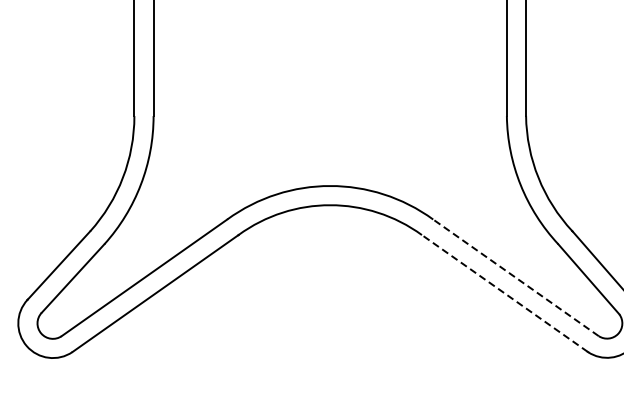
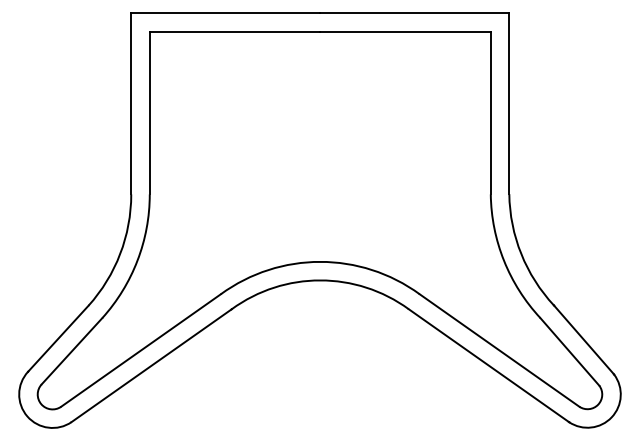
line: (515, 277) -> (499, 350), dashed -> solid
line: (504, 293) -> (488, 365), dashed -> solid

